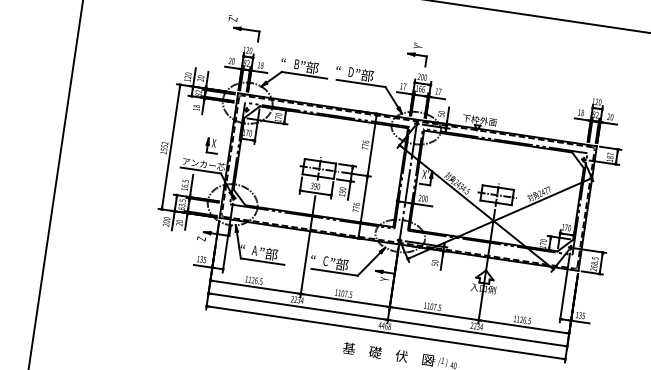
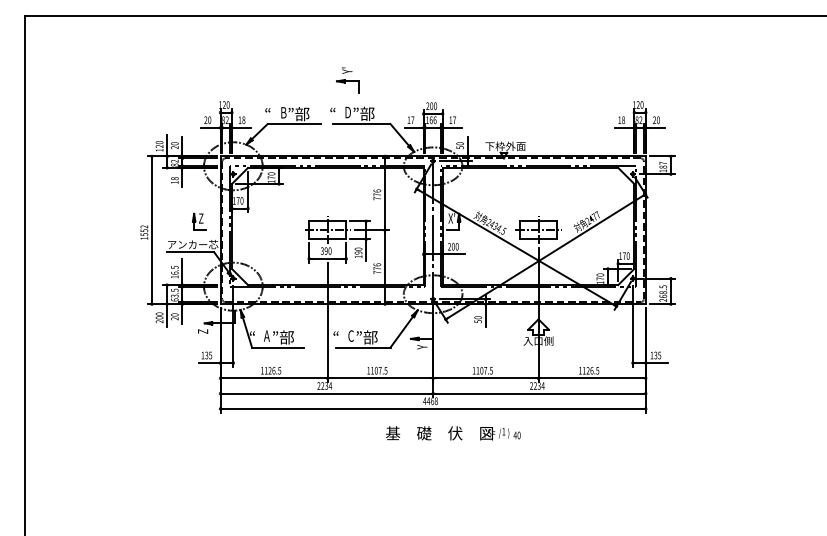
part: (243, 28) -> (215, 80), removed
part: (417, 54) -> (347, 80), moved
text: (214, 143) -> (201, 218), X -> Z

